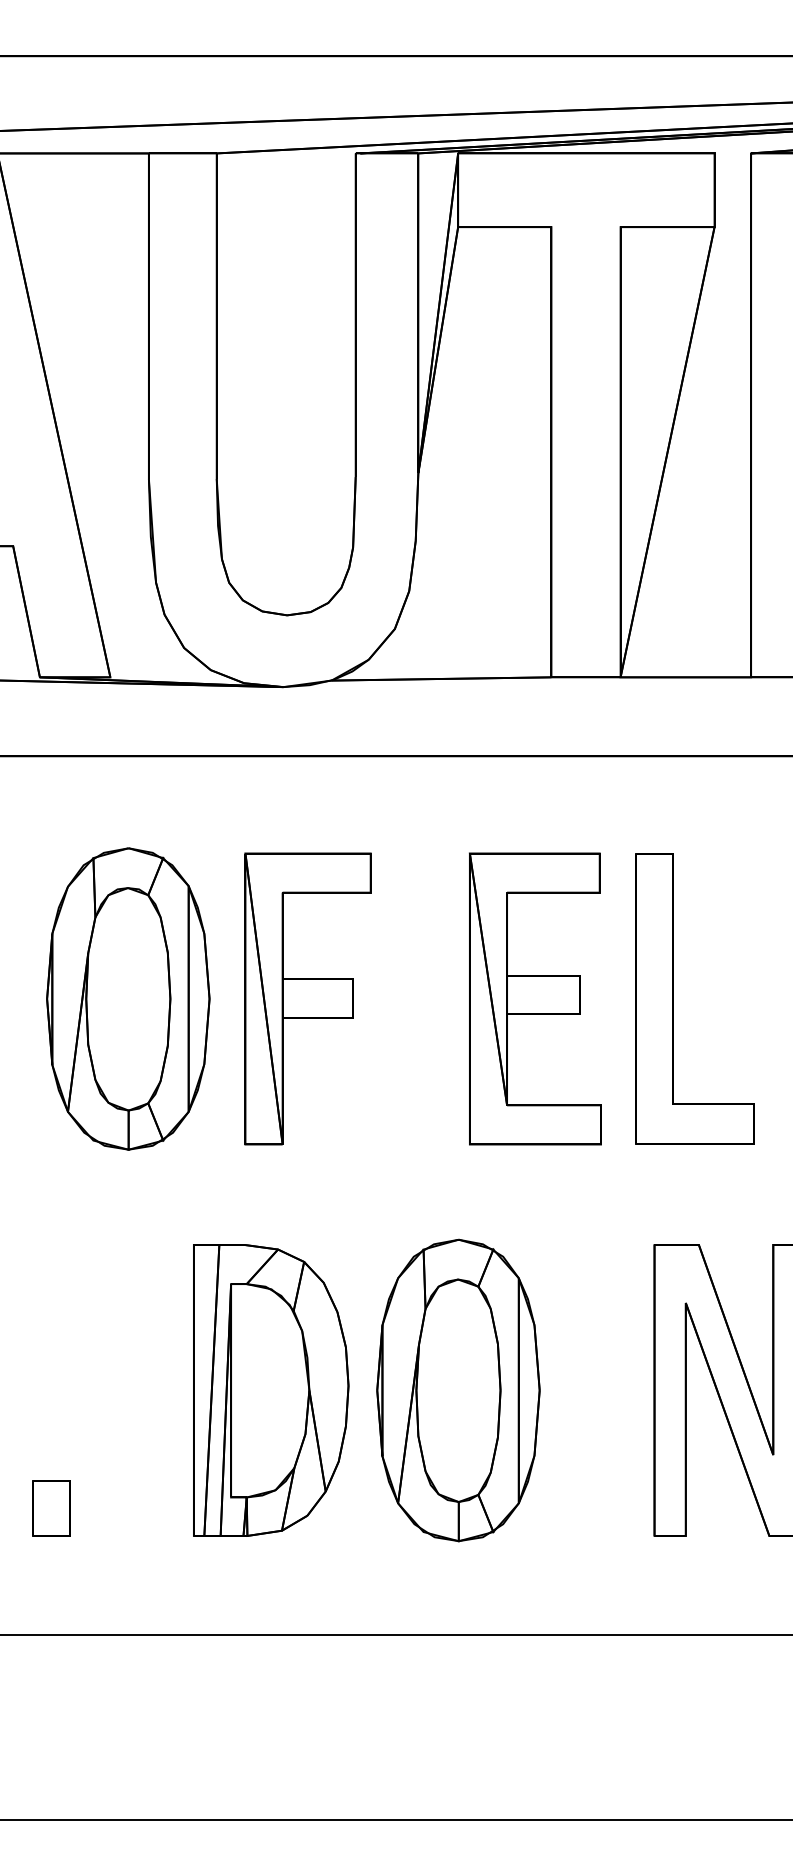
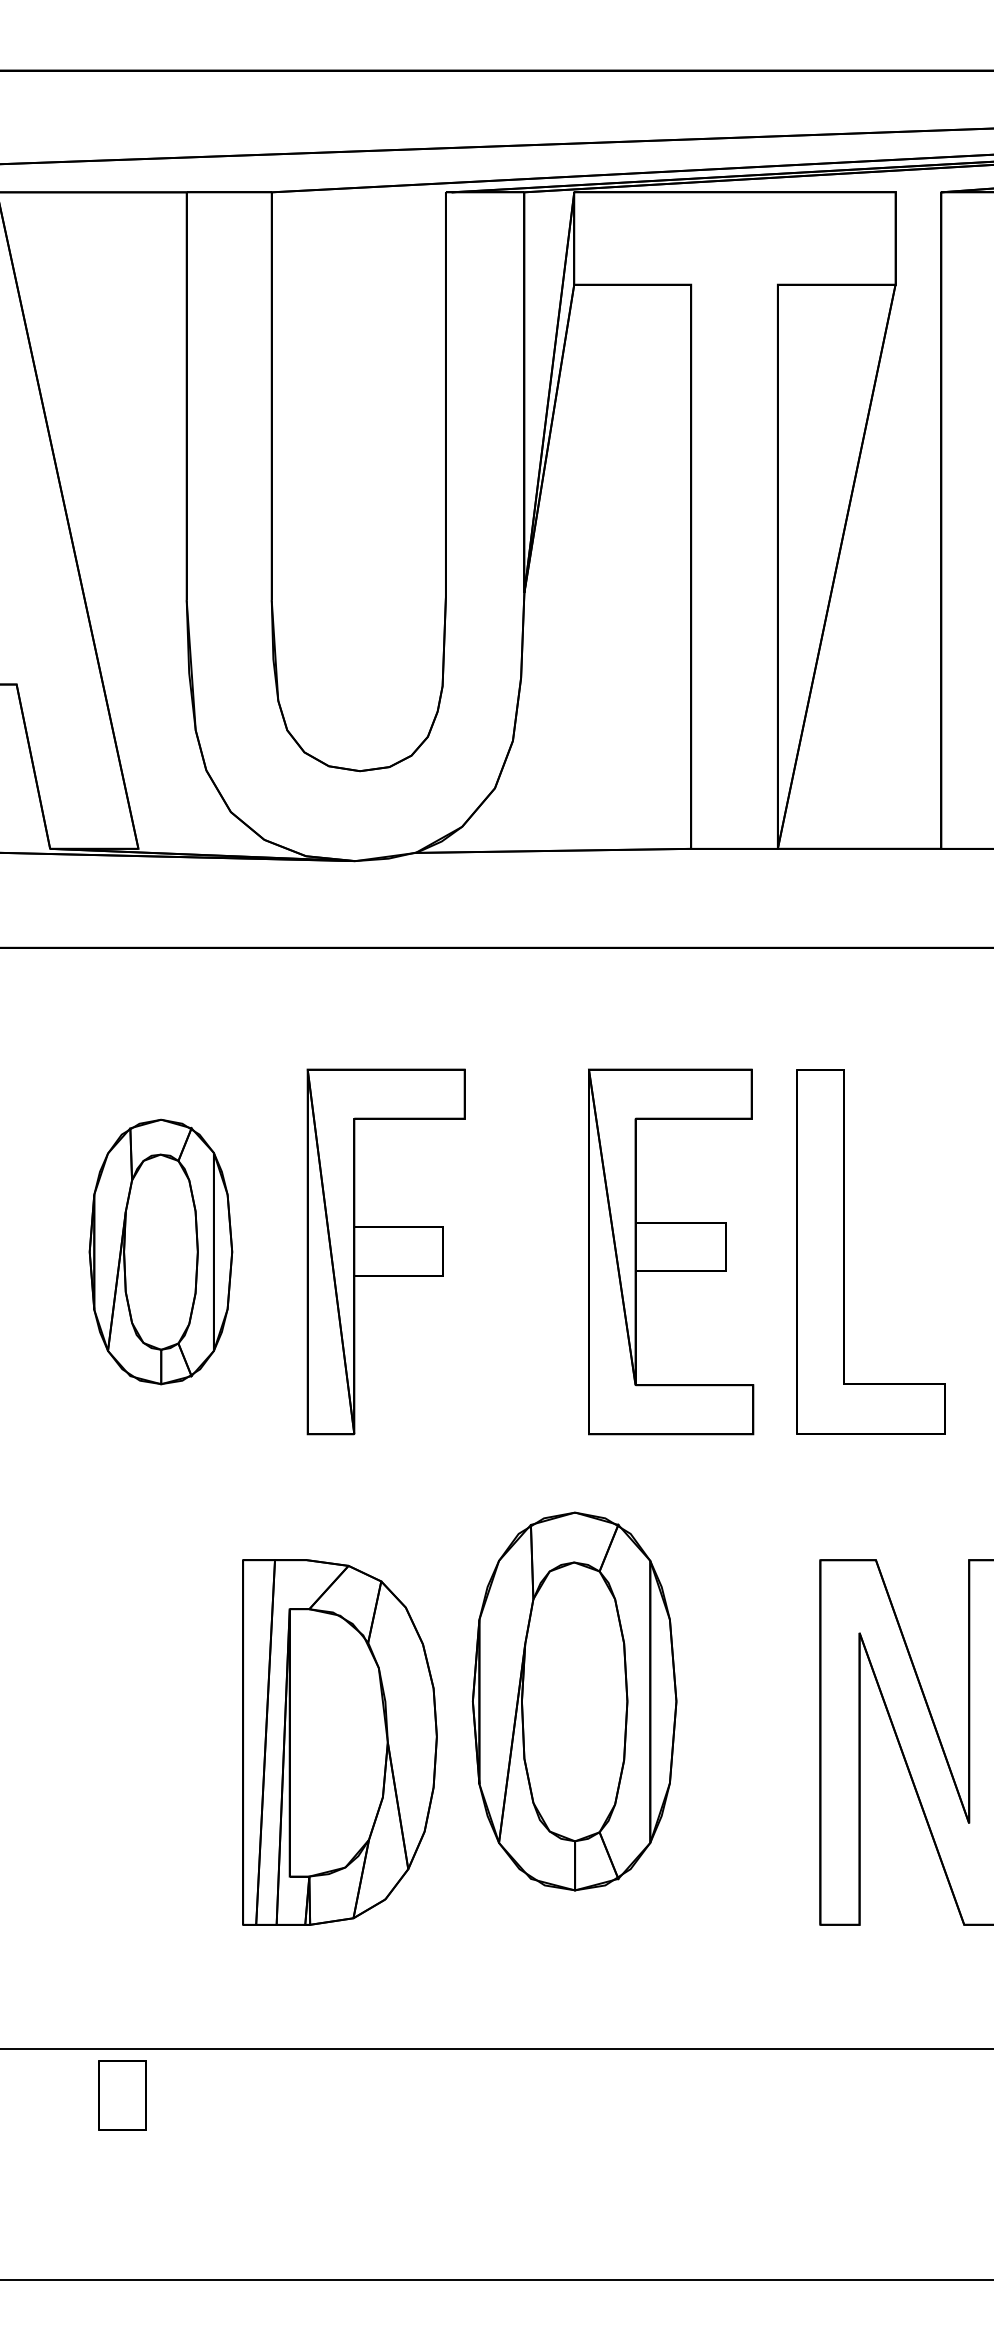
part: (127, 998) -> (160, 1251), size x0.7
part: (458, 1390) -> (574, 1701), moved
part: (51, 1508) -> (122, 2095), moved

